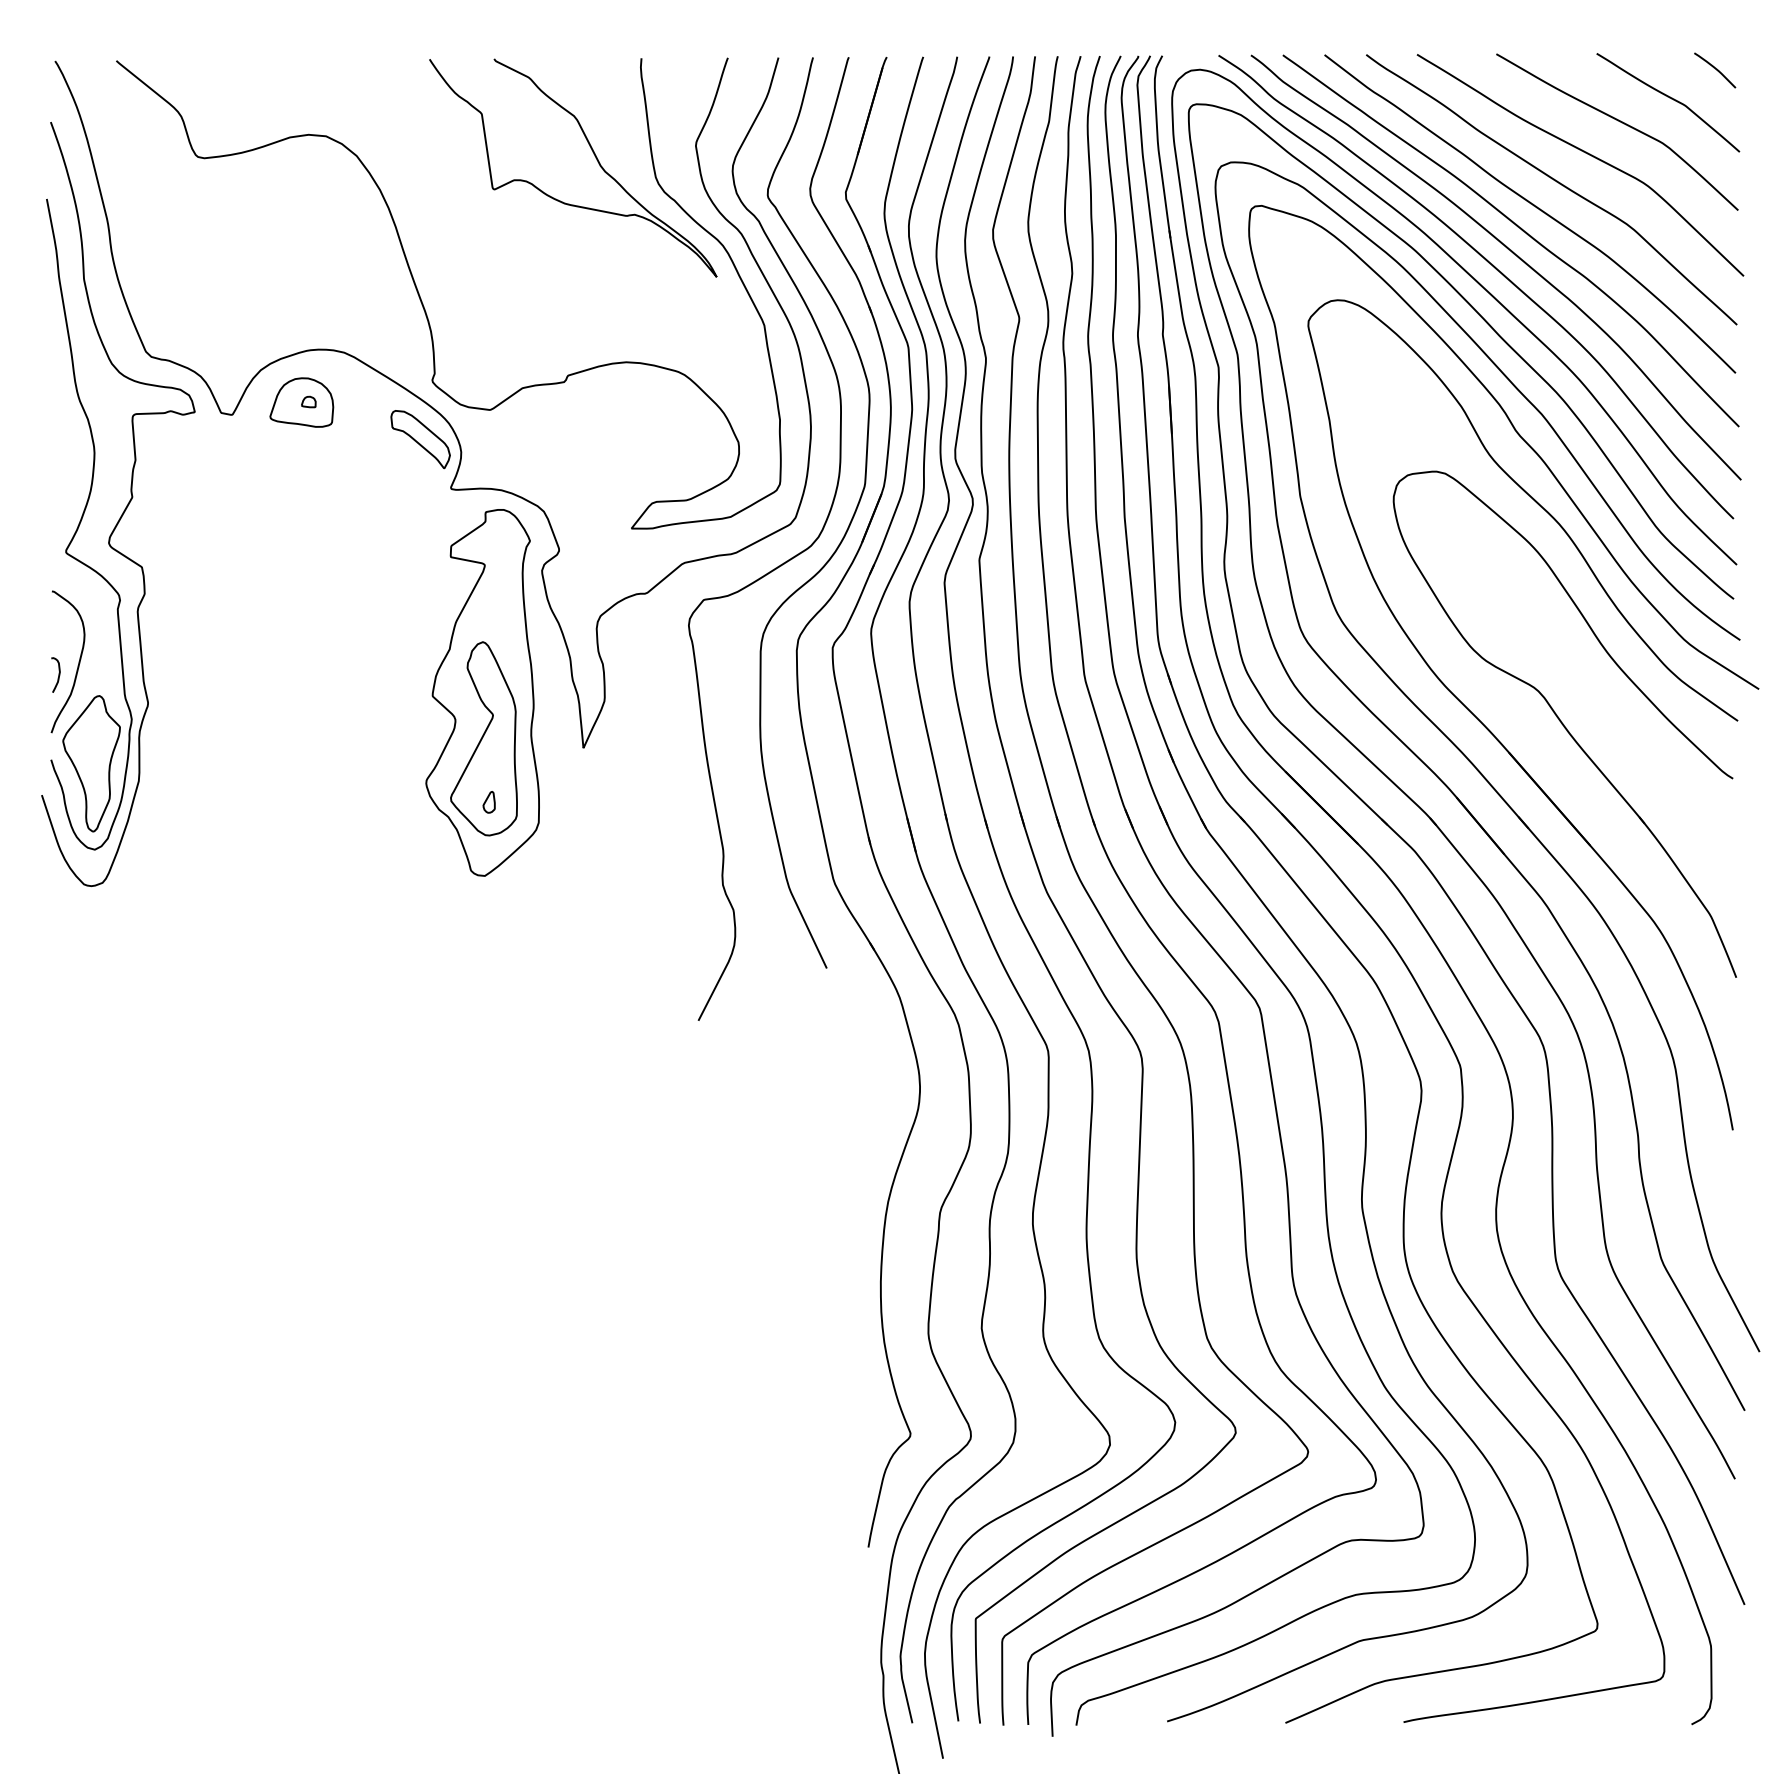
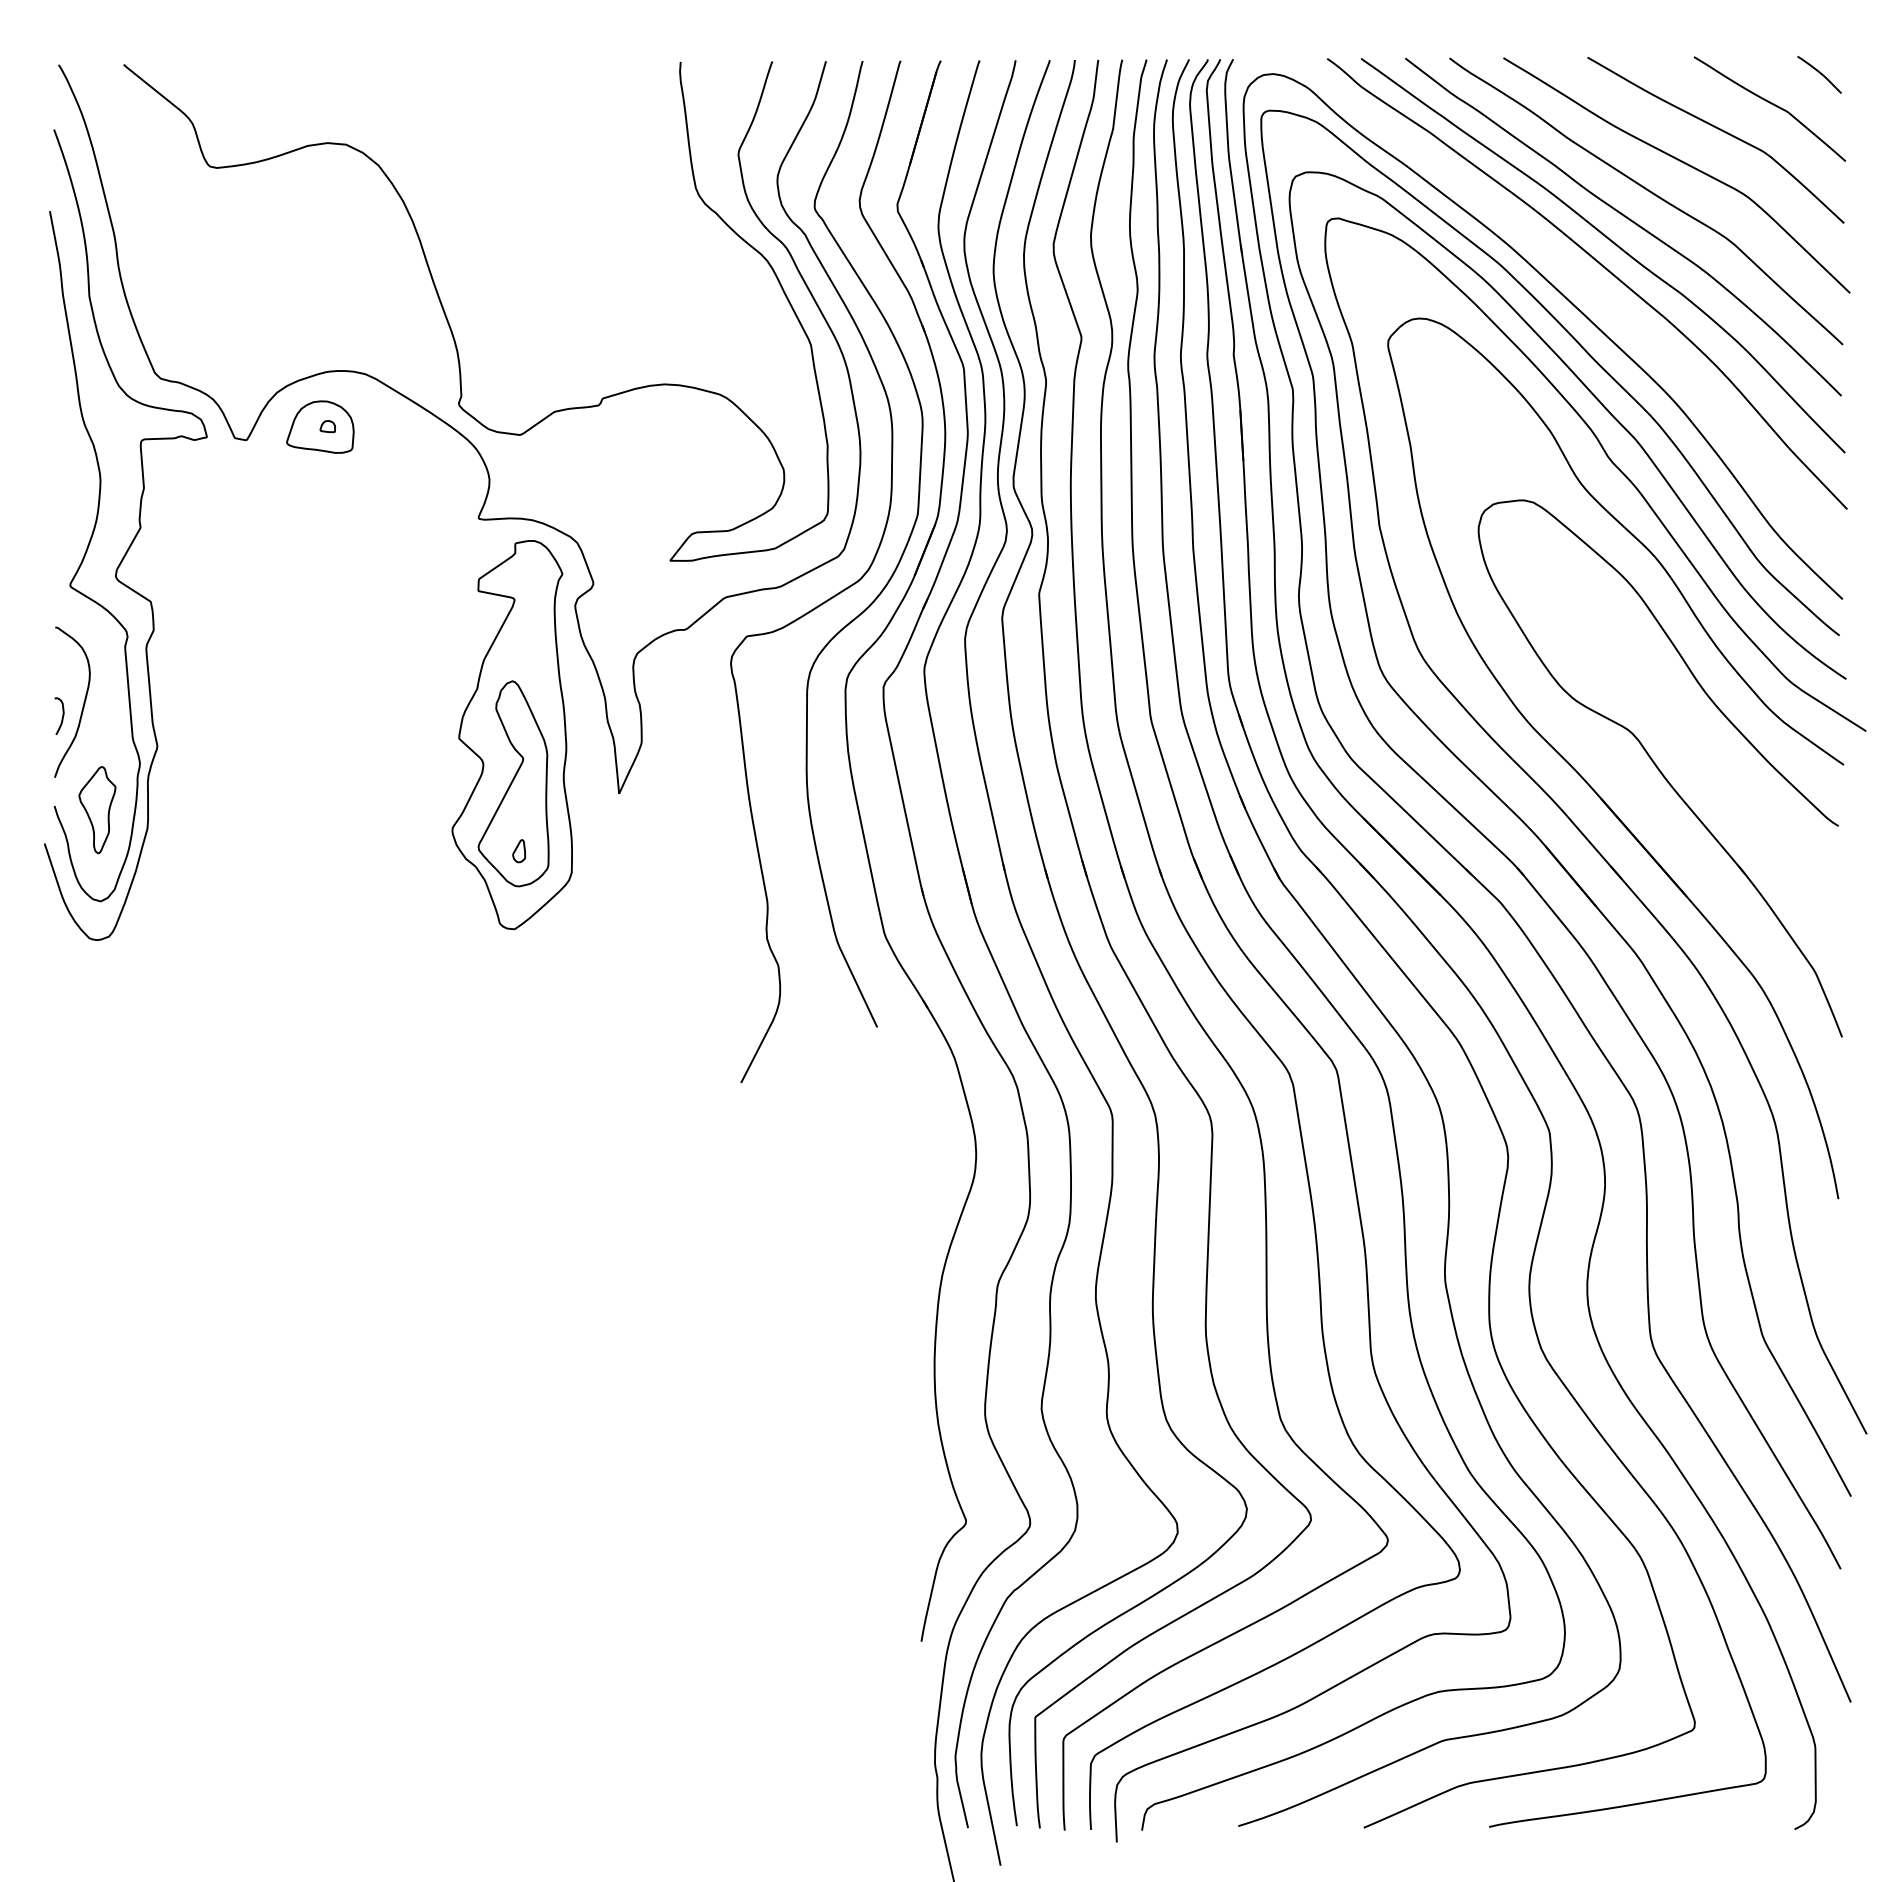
curve: (593, 154) -> (629, 163), removed
curve: (1490, 265) -> (1581, 281), removed
part: (420, 439) -> (446, 466), removed
part: (91, 763) -> (97, 809), size x0.6

